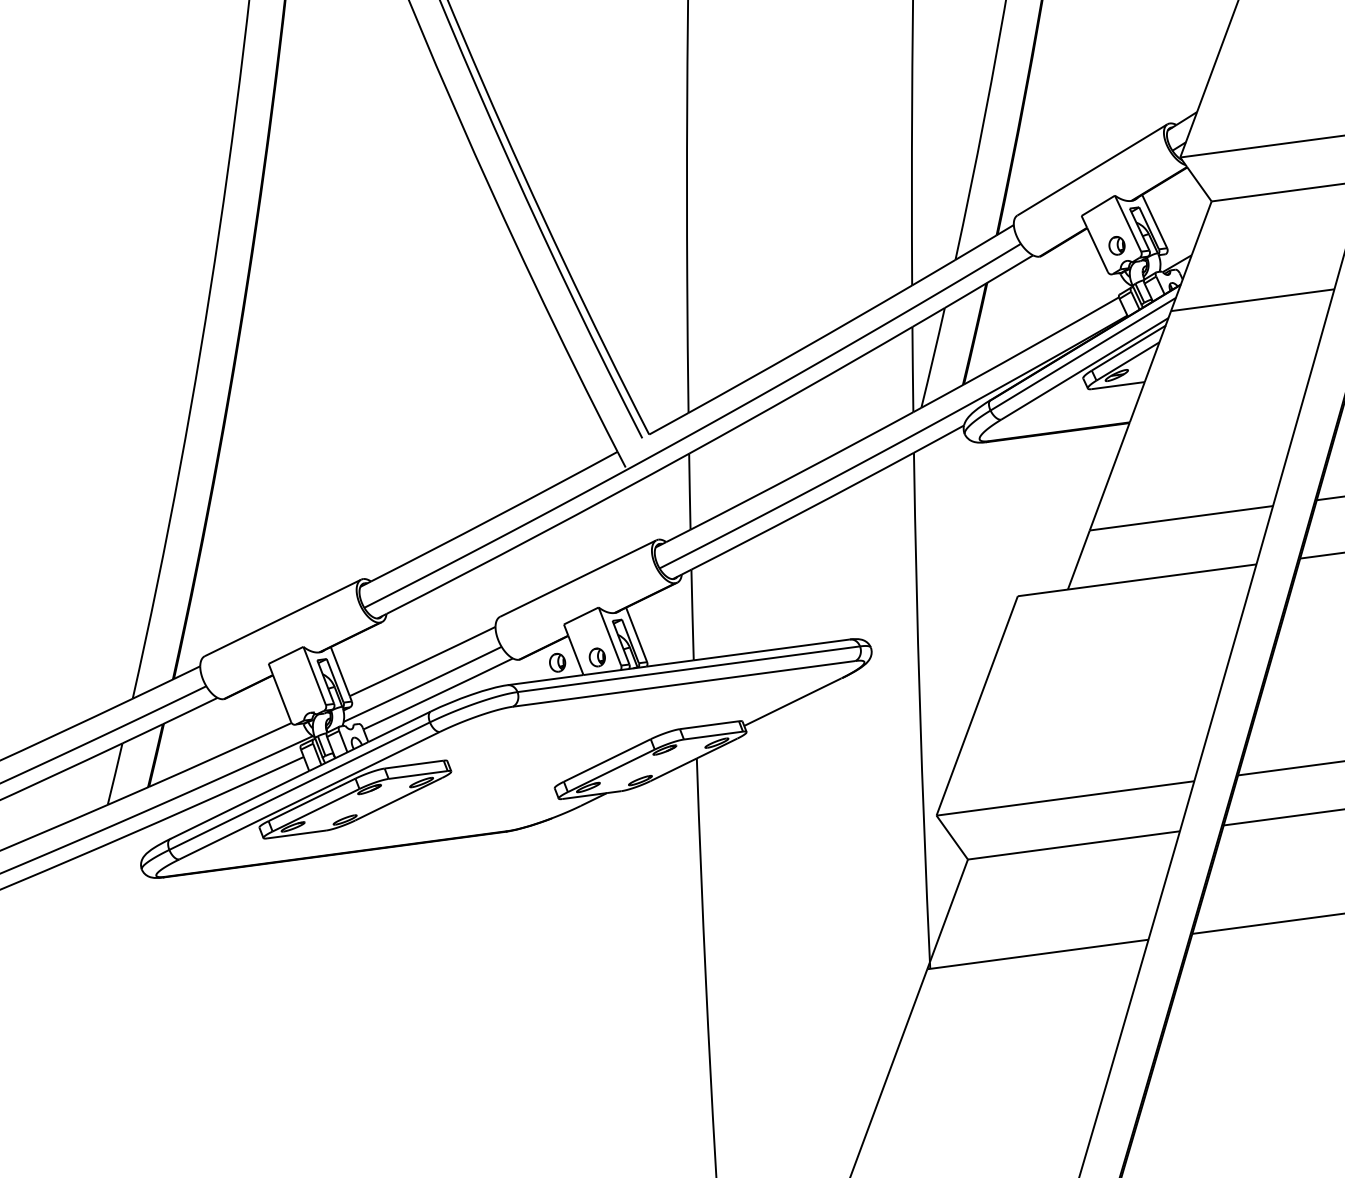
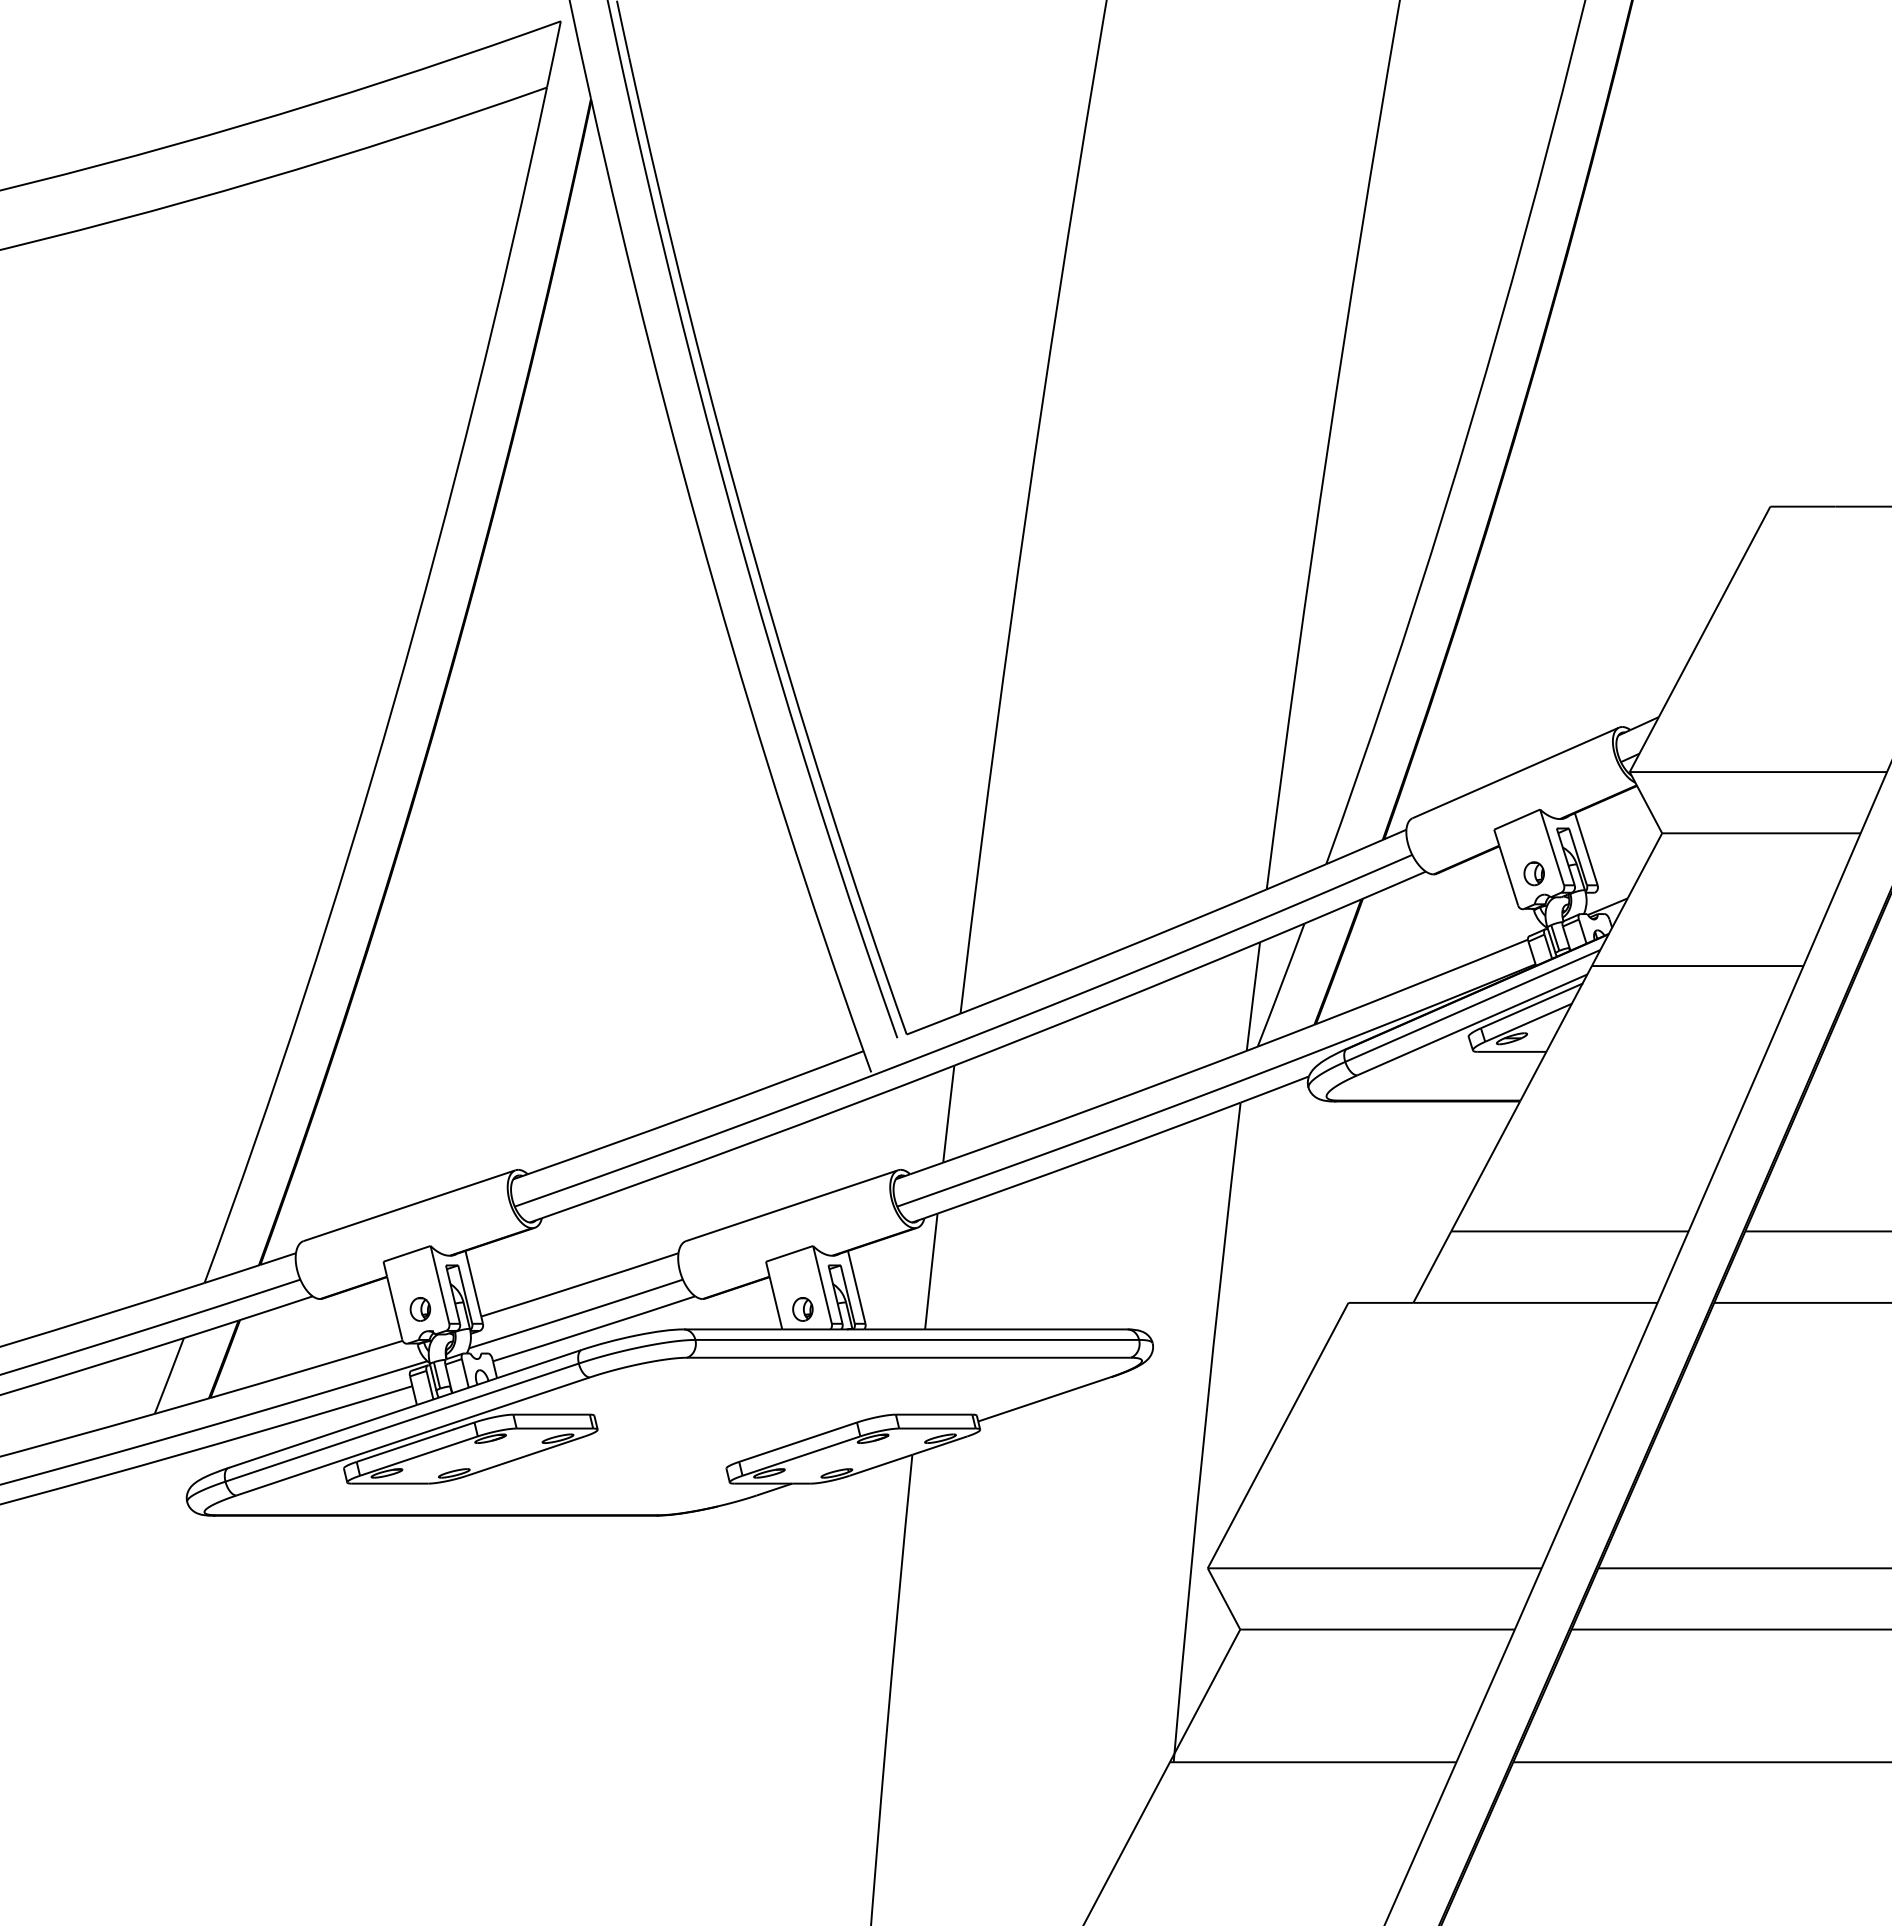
part: (557, 662) -> (420, 1309), moved

